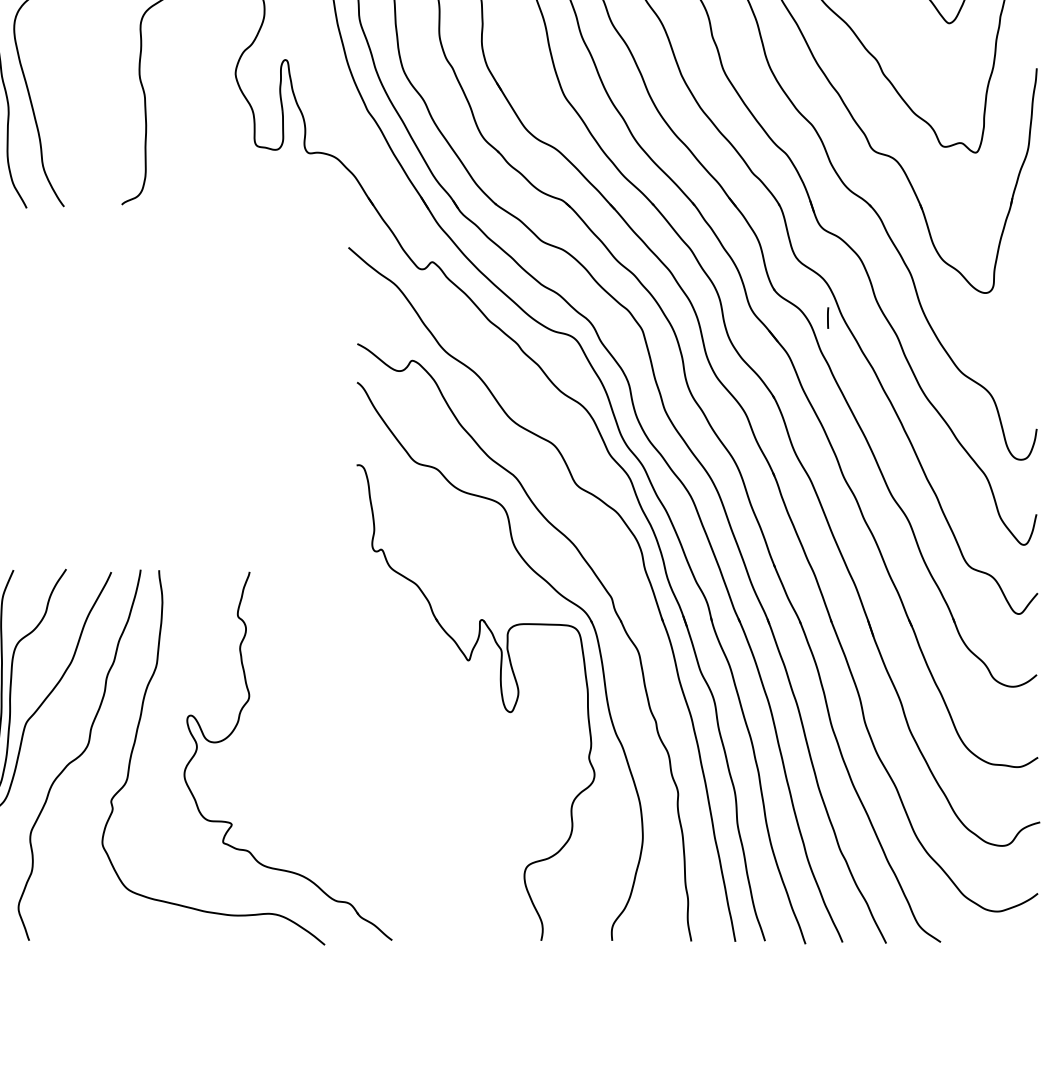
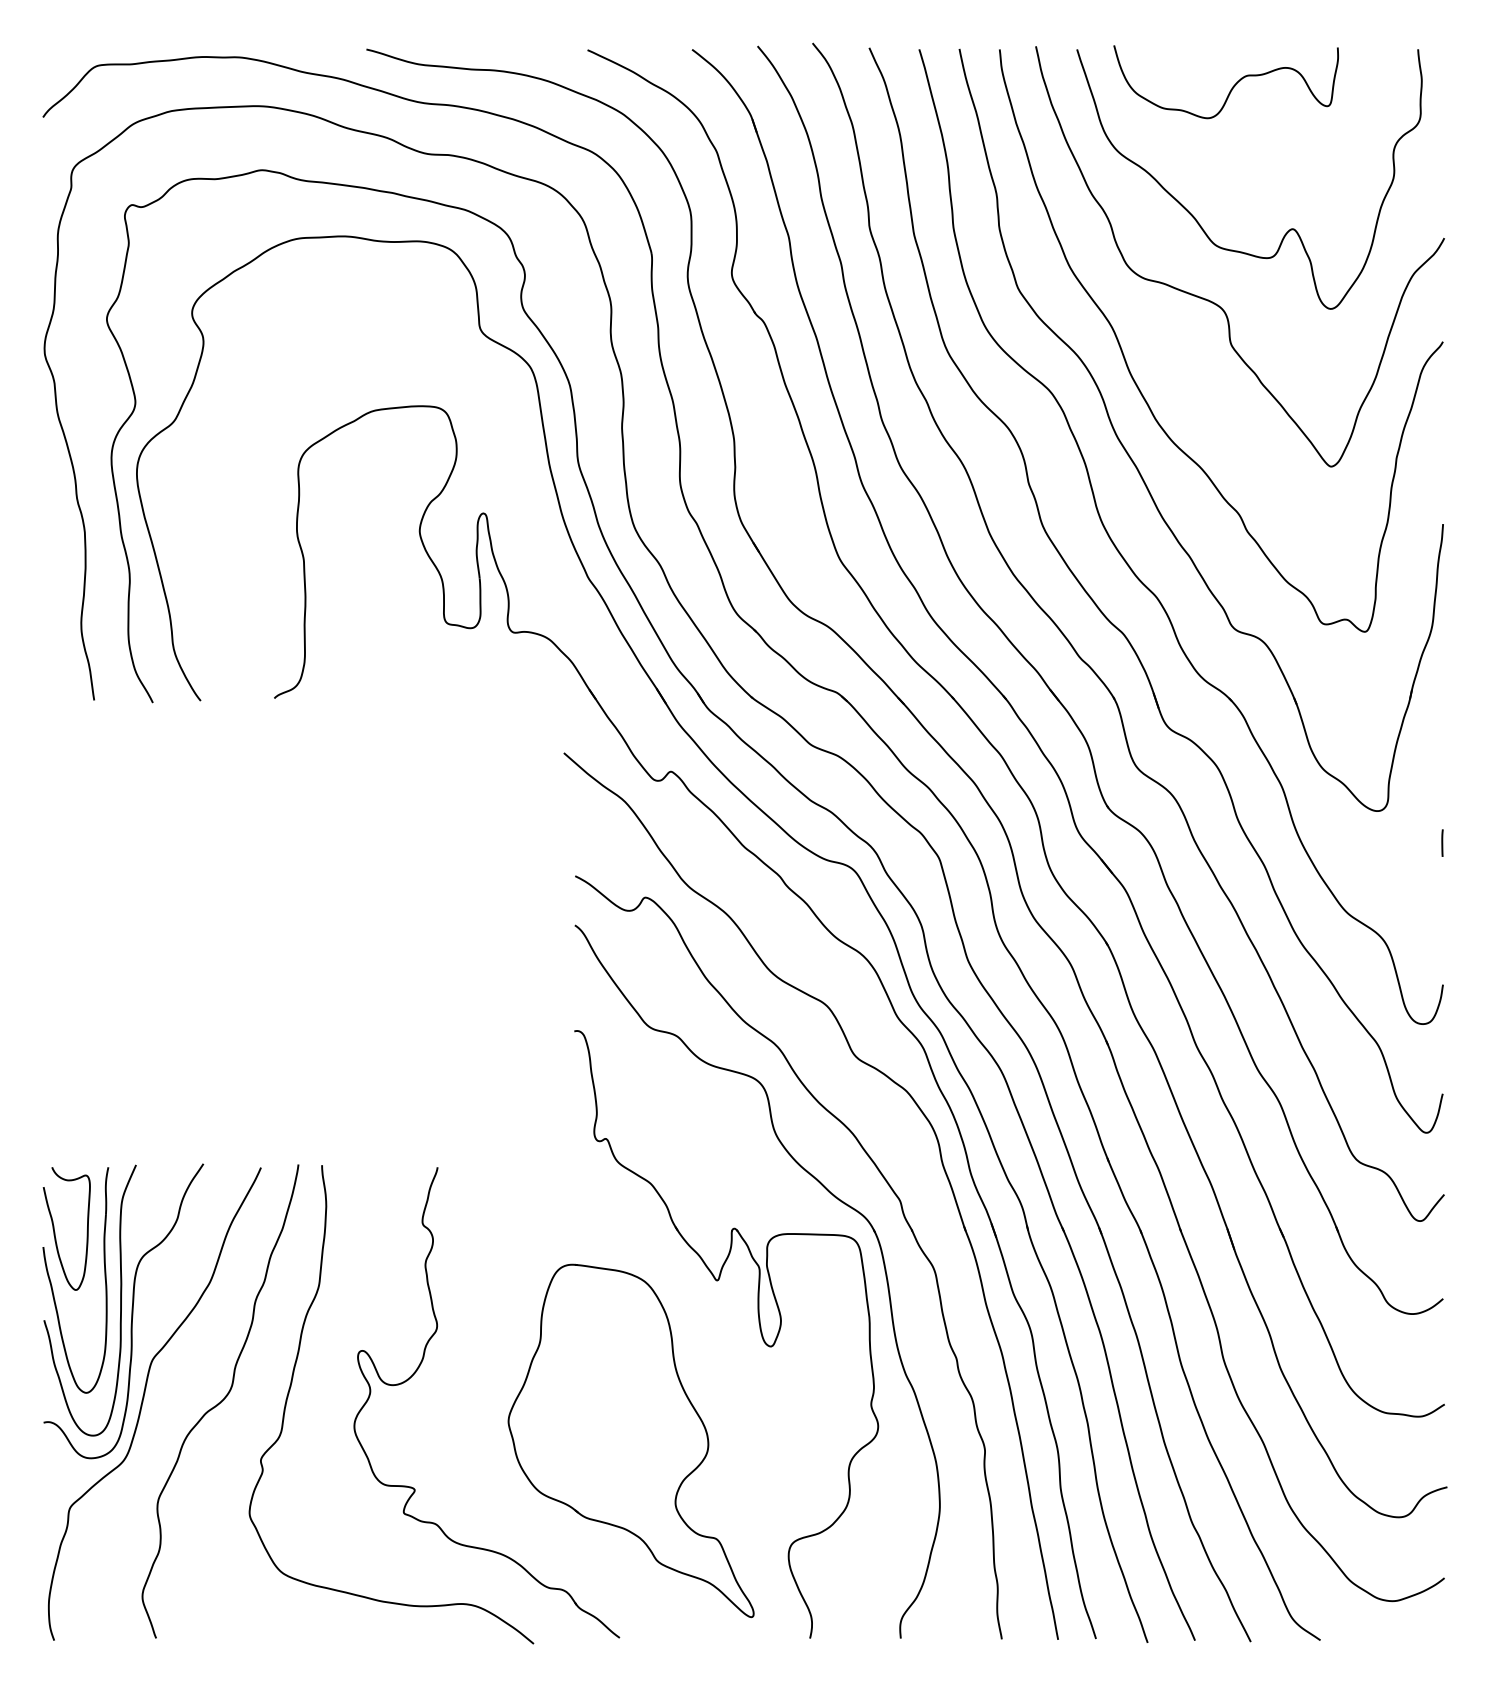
line: (828, 317) -> (1442, 842), moved
part: (400, 785) -> (630, 1440), added

